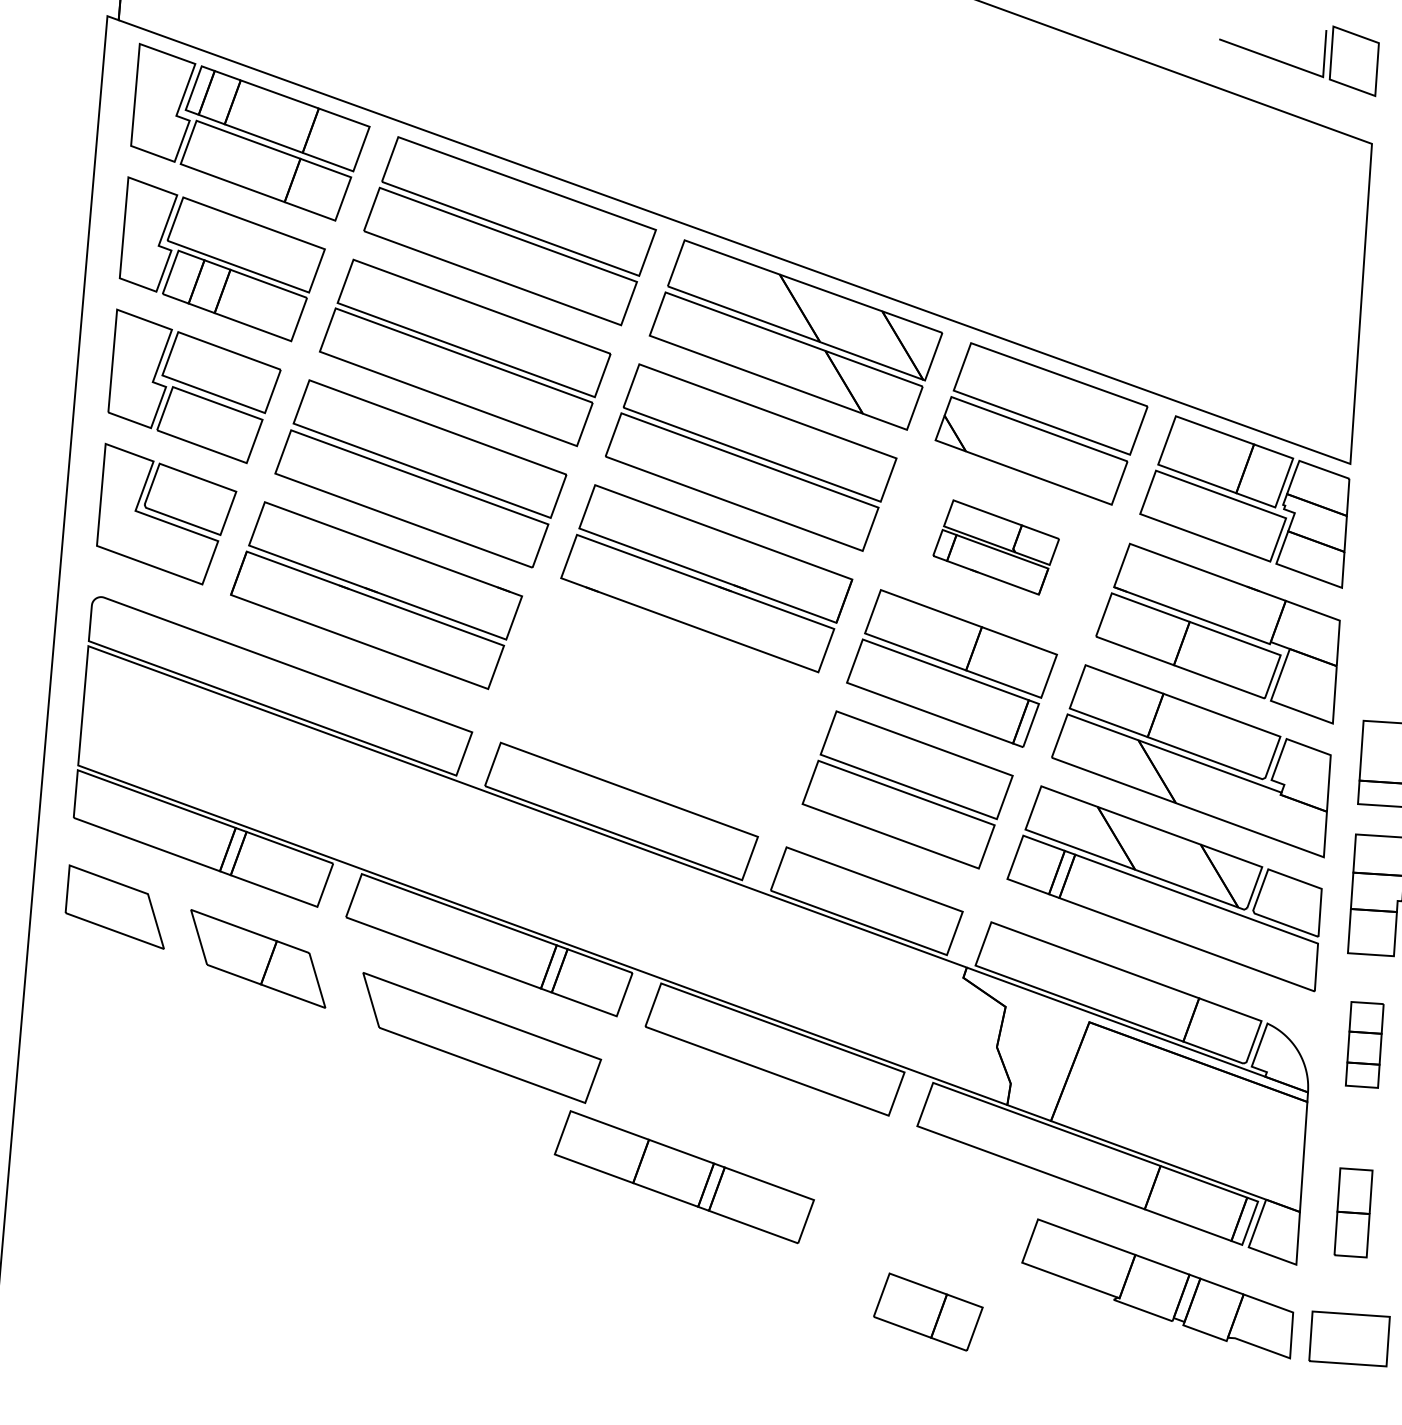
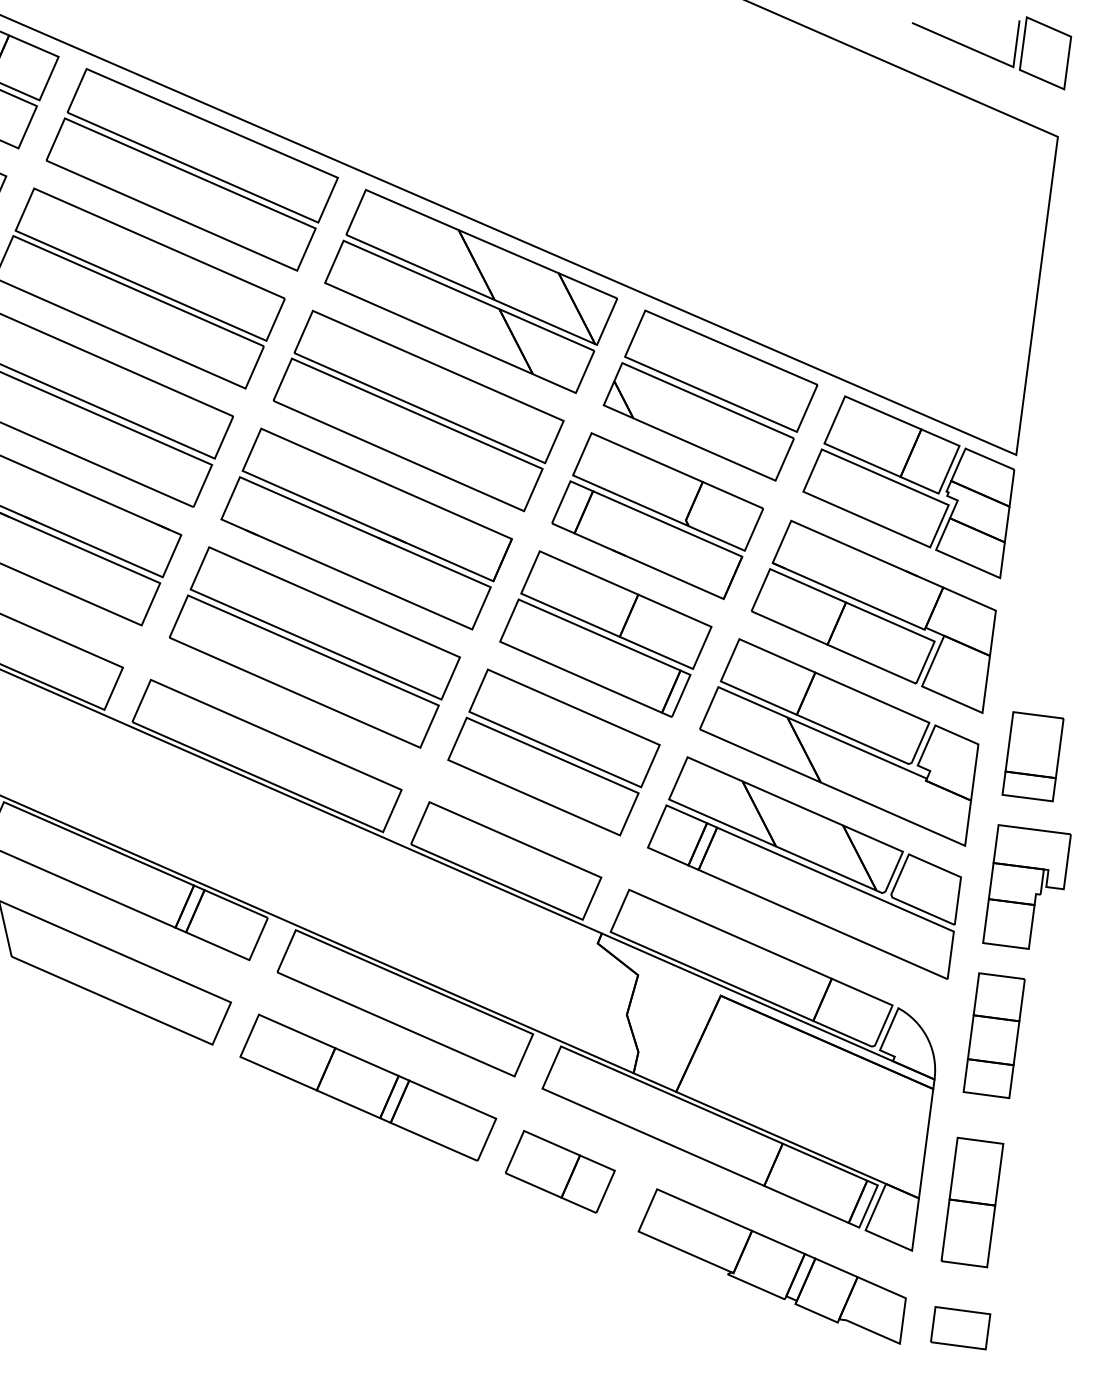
part: (995, 547) -> (656, 516), size x1.67
part: (662, 699) -> (314, 646), added
part: (1364, 1044) -> (993, 1035), size x1.43
part: (683, 1177) -> (367, 1087), moved
part: (1353, 1212) -> (972, 1202), size x1.43
part: (928, 1311) -> (560, 1171), moved
part: (1349, 1338) -> (960, 1327), size x0.71

